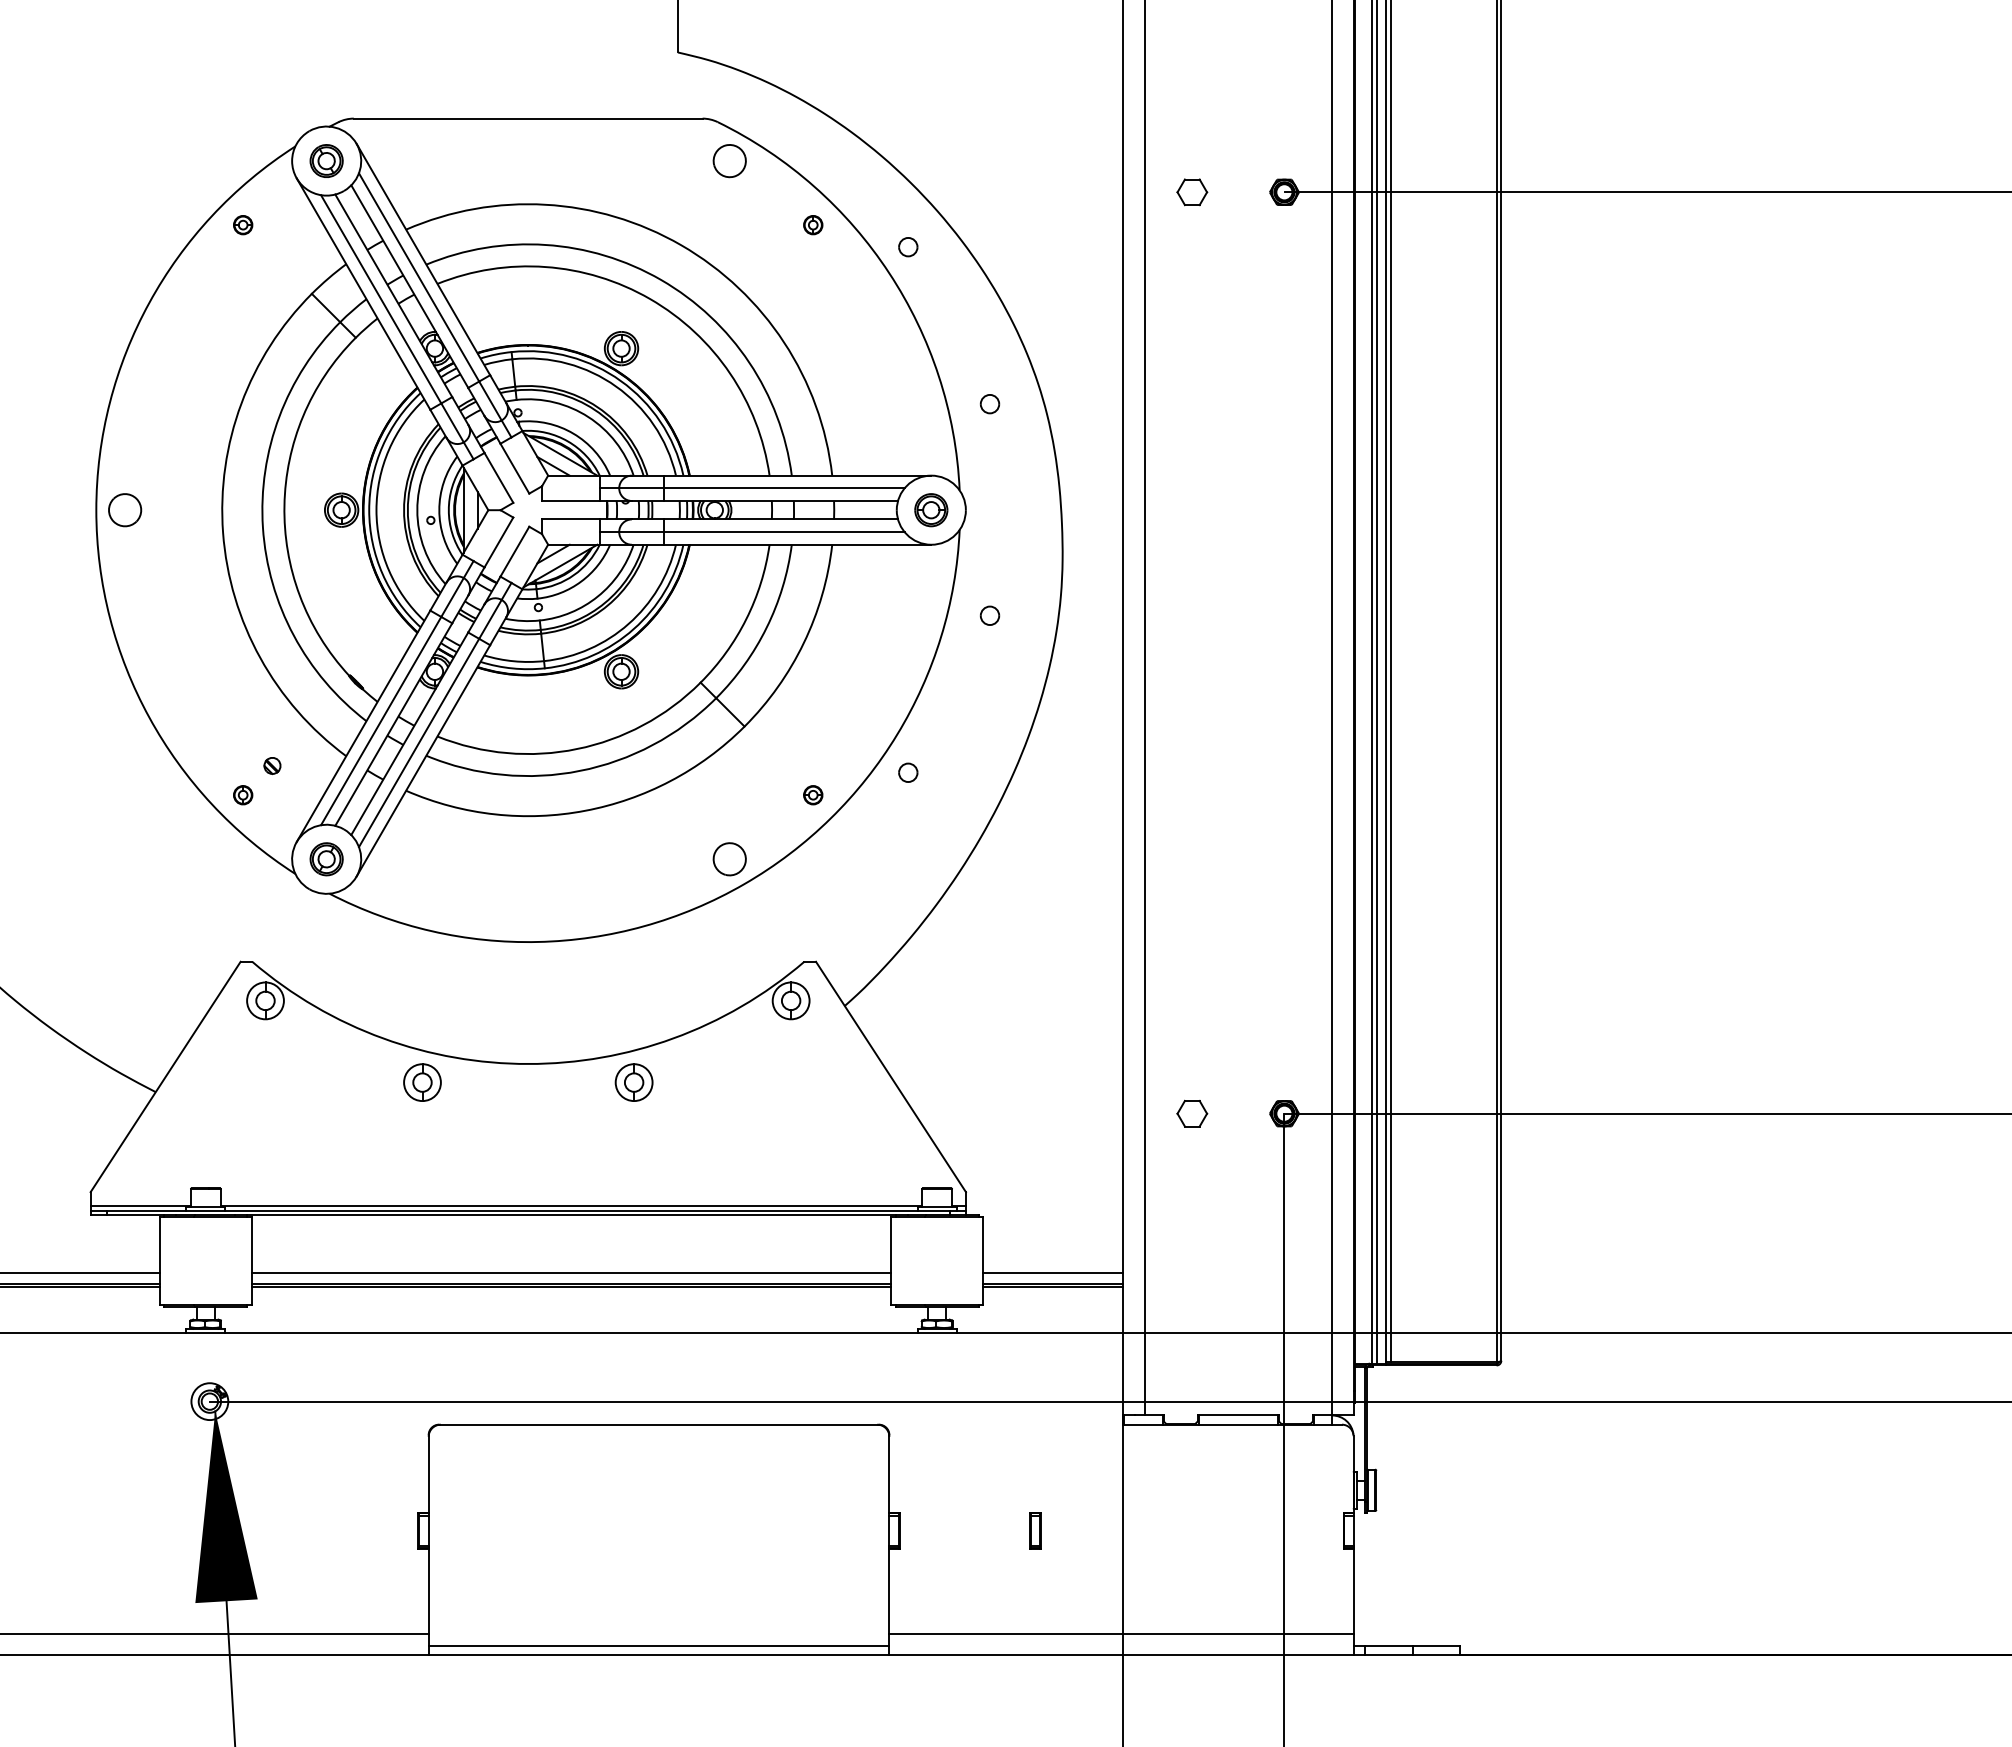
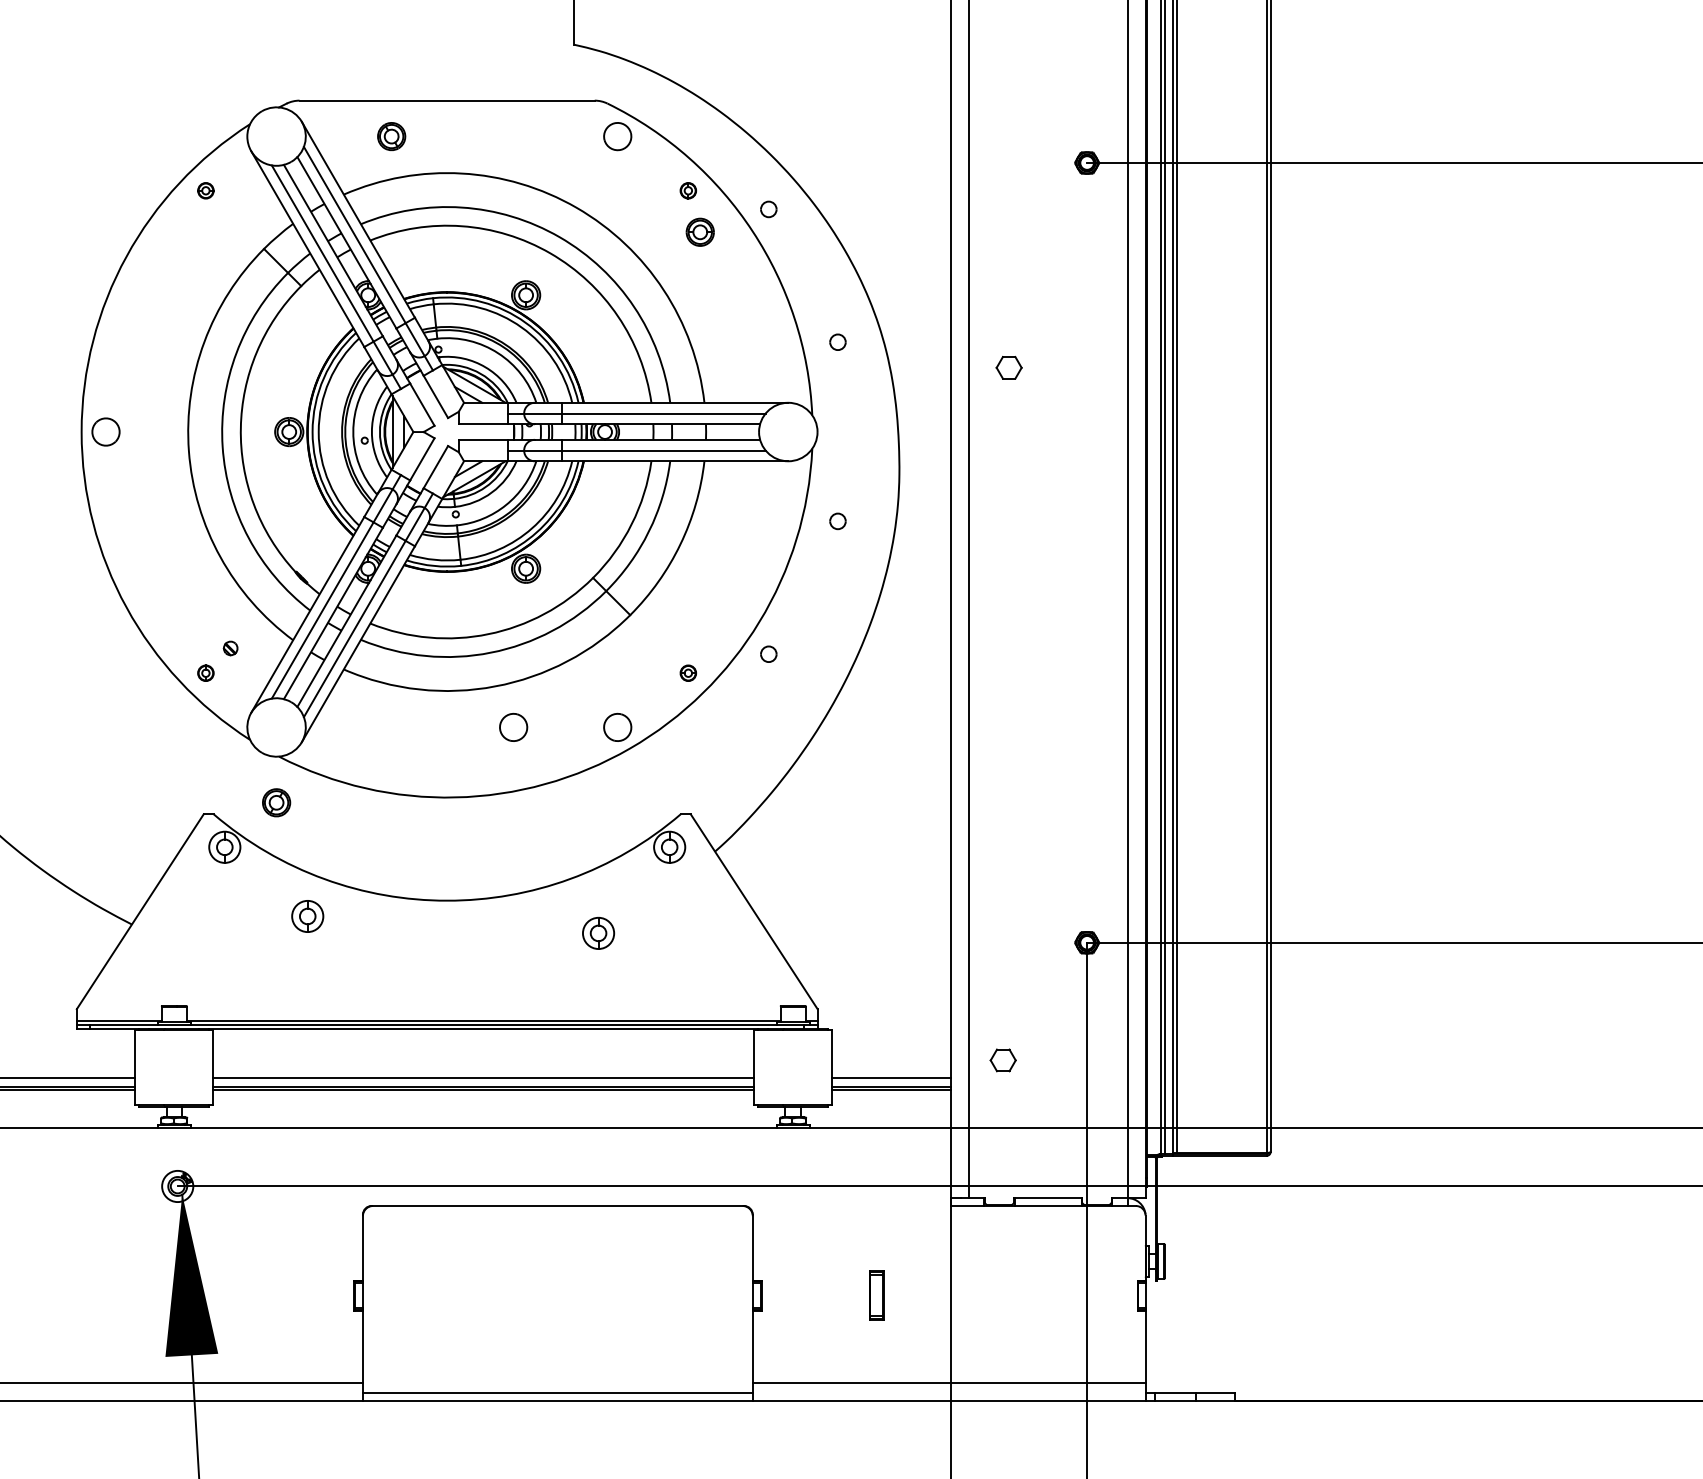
part: (326, 160) -> (391, 136), moved
part: (1192, 192) -> (1009, 367), moved
part: (931, 510) -> (700, 232), moved
part: (326, 859) -> (276, 802), moved
part: (606, 859) -> (513, 727), added
part: (422, 1082) -> (307, 916), moved
part: (633, 1082) -> (598, 933), moved
part: (1192, 1113) -> (1003, 1060), moved
part: (1035, 1530) -> (876, 1295), size x1.6

